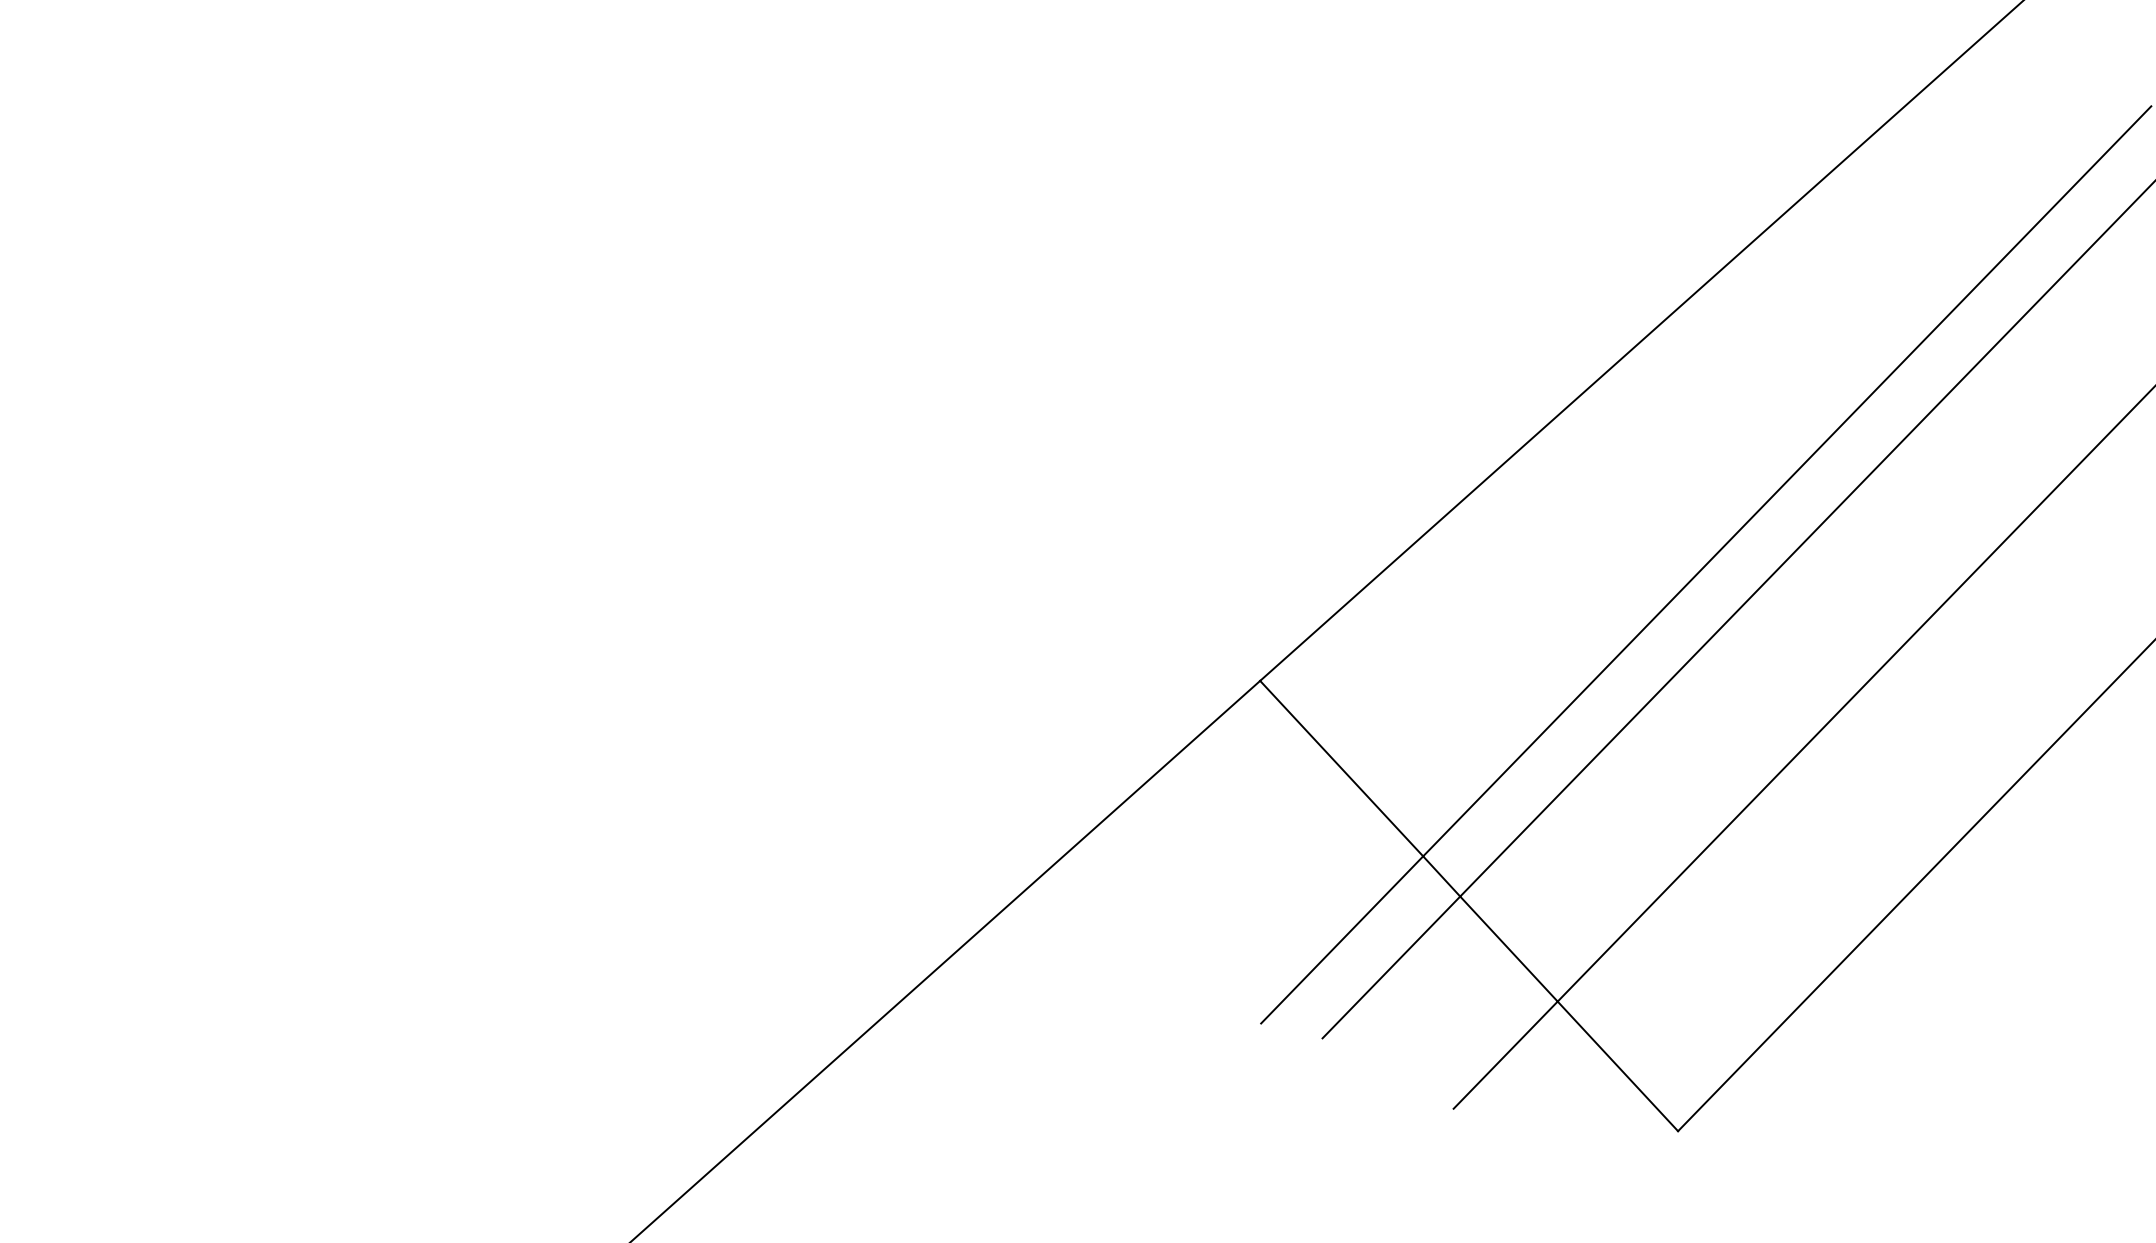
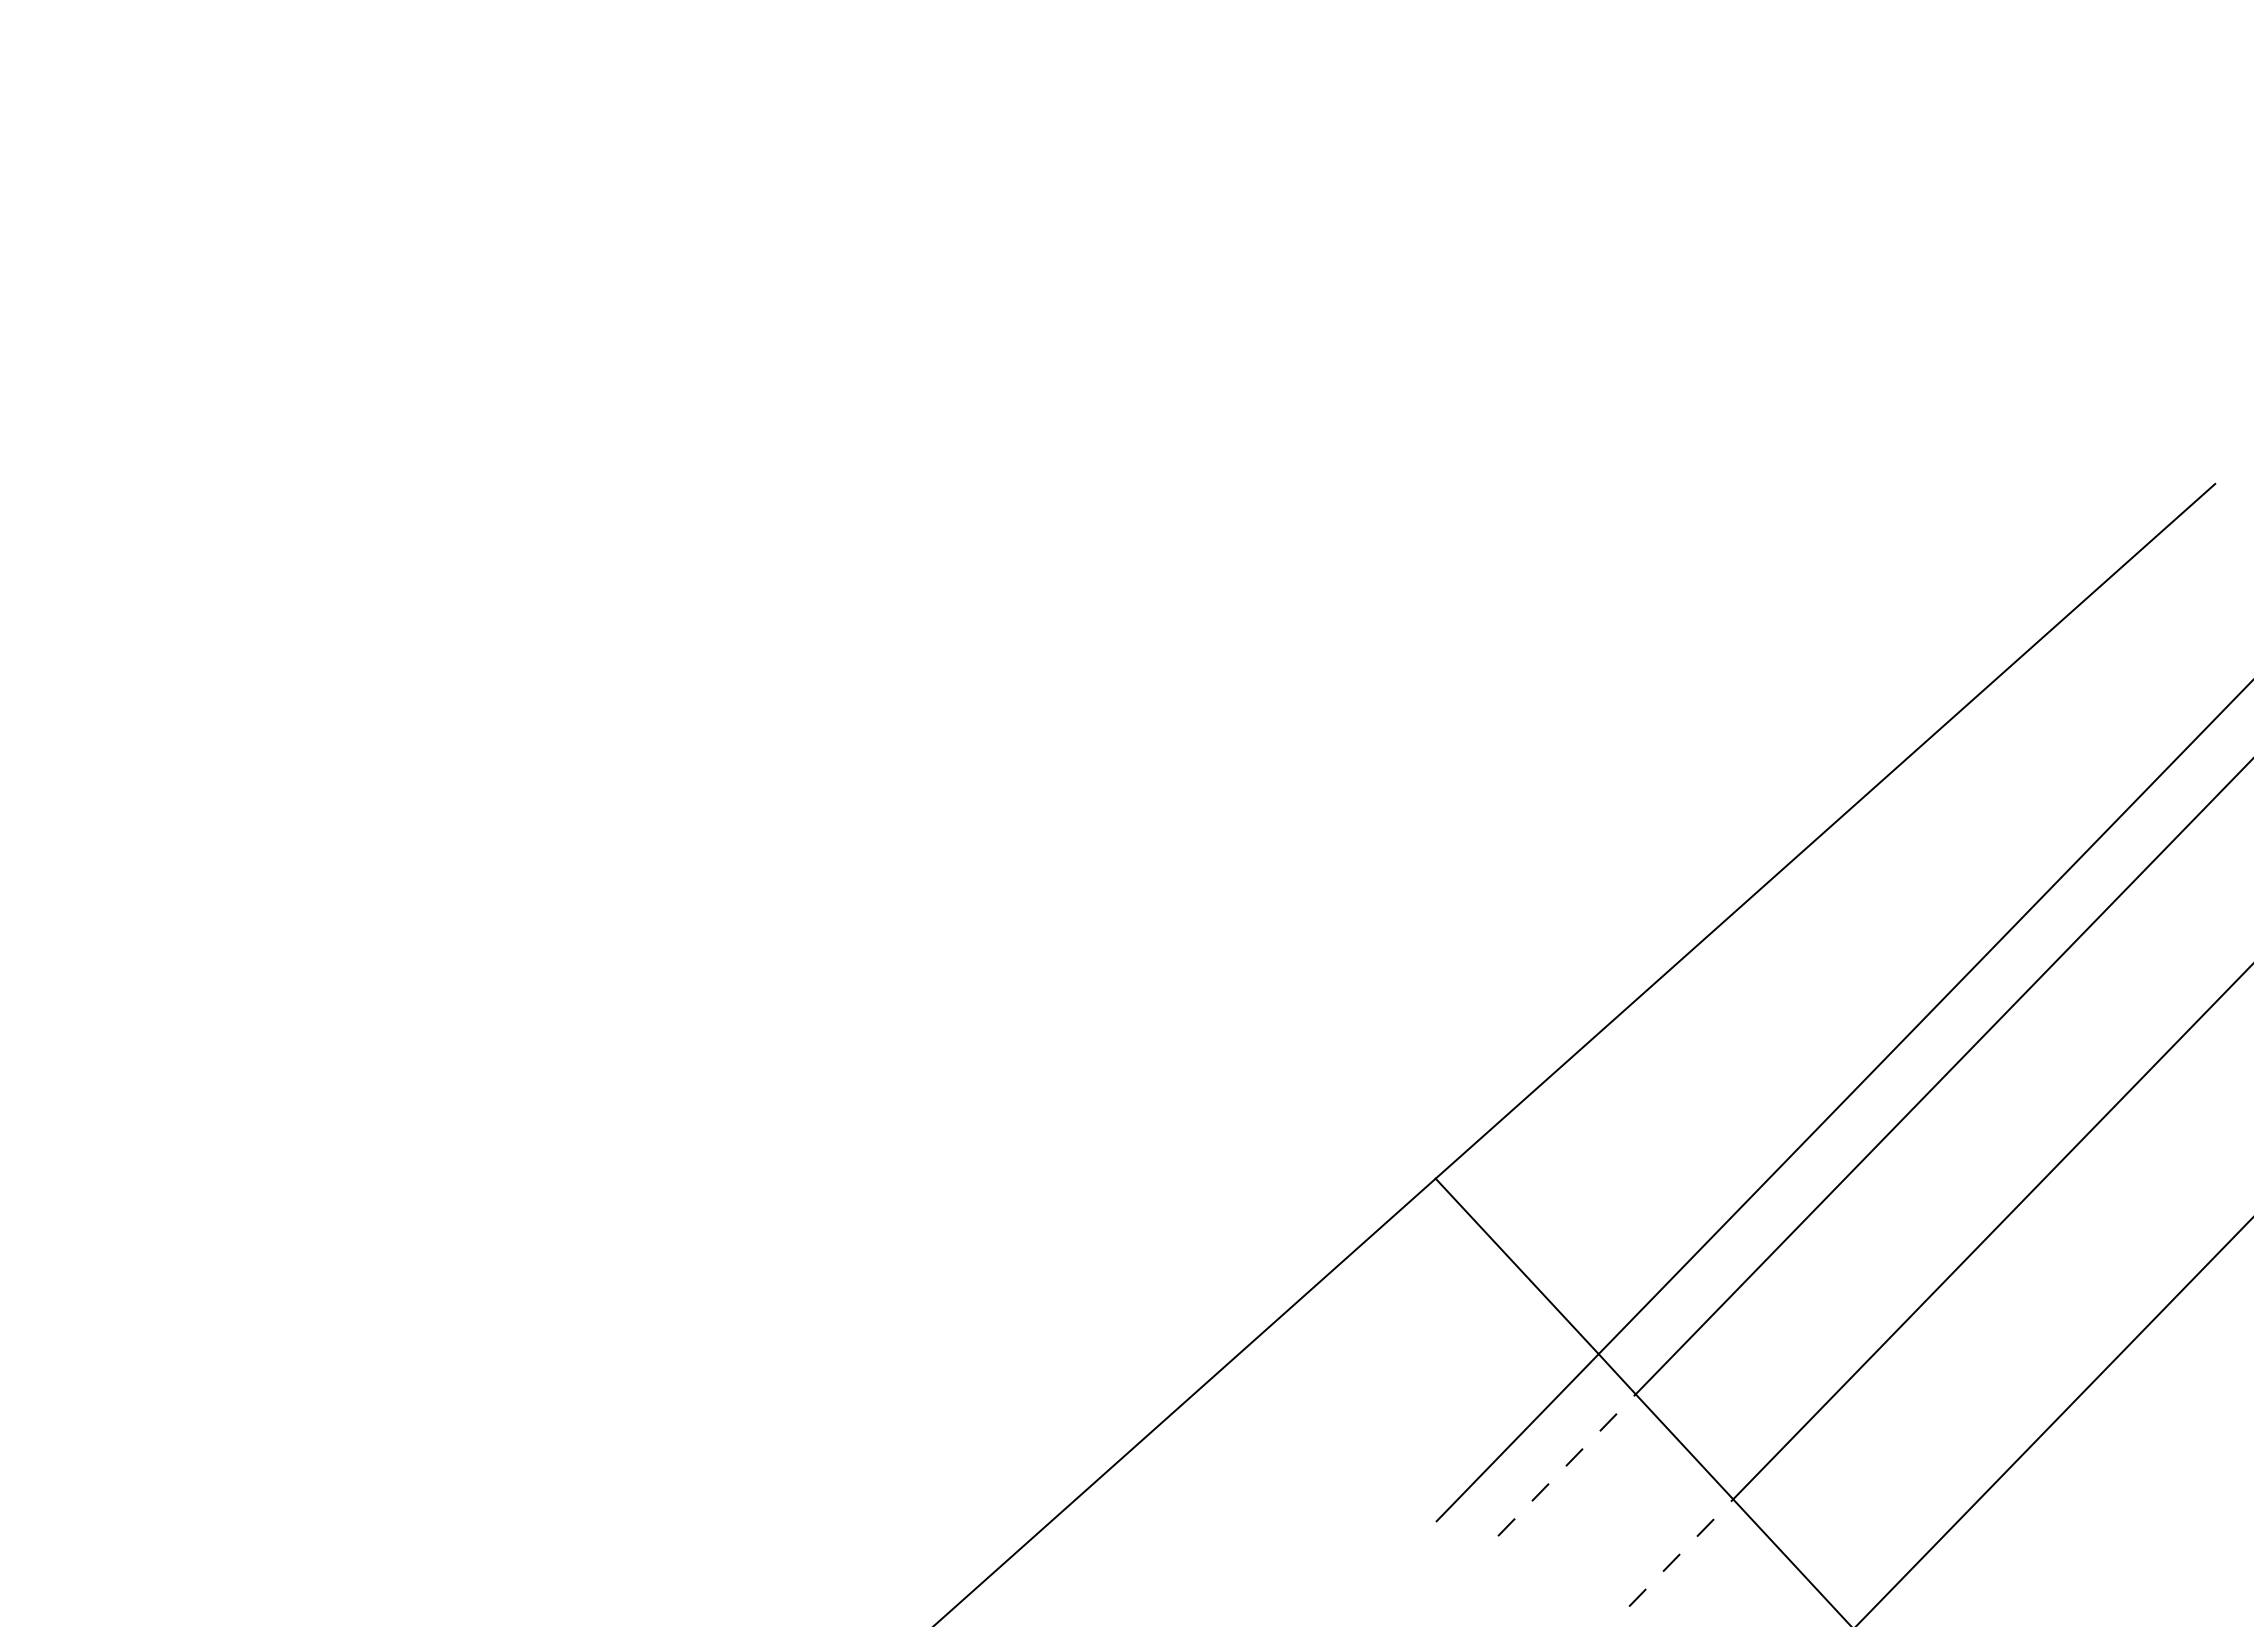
line: (1390, 967) -> (1566, 1465), solid -> dashed
line: (1505, 1054) -> (1681, 1552), solid -> dashed

